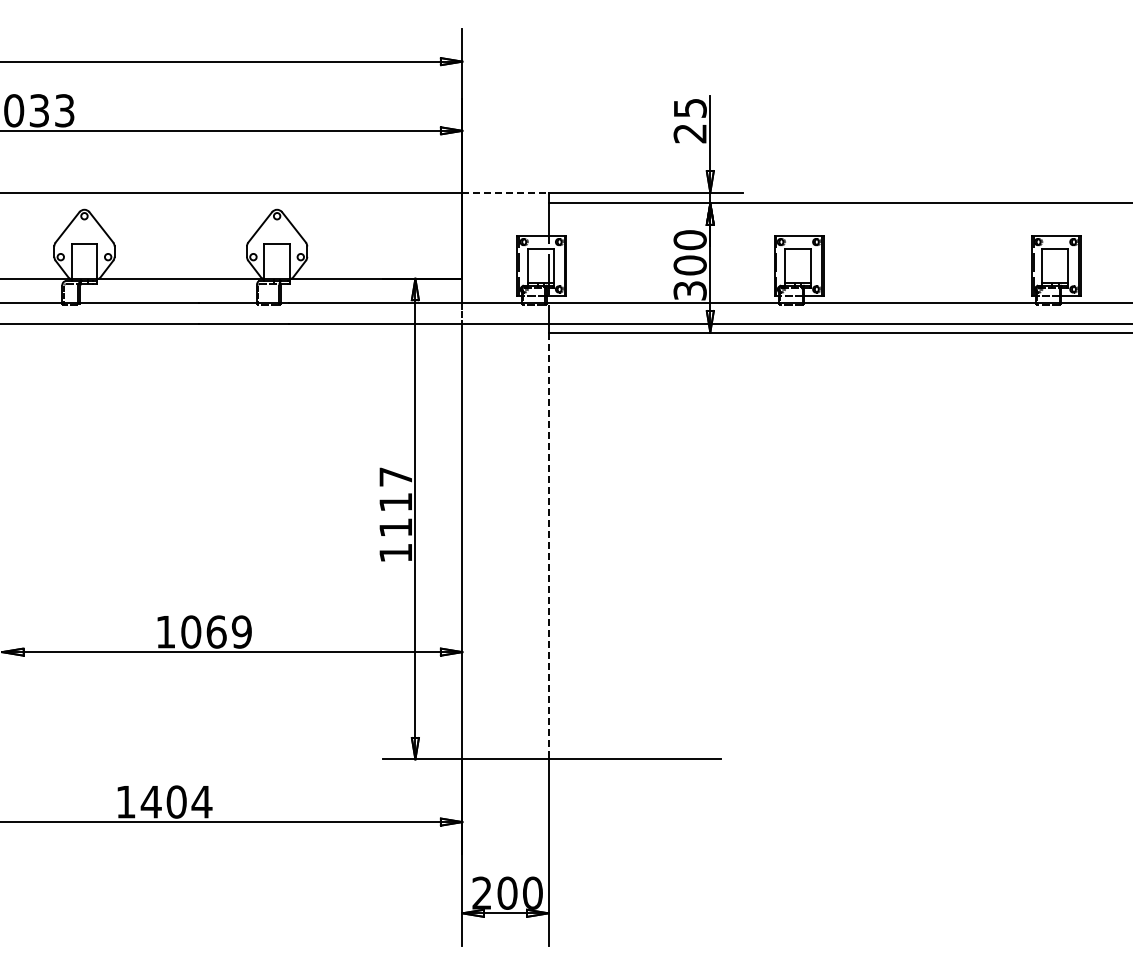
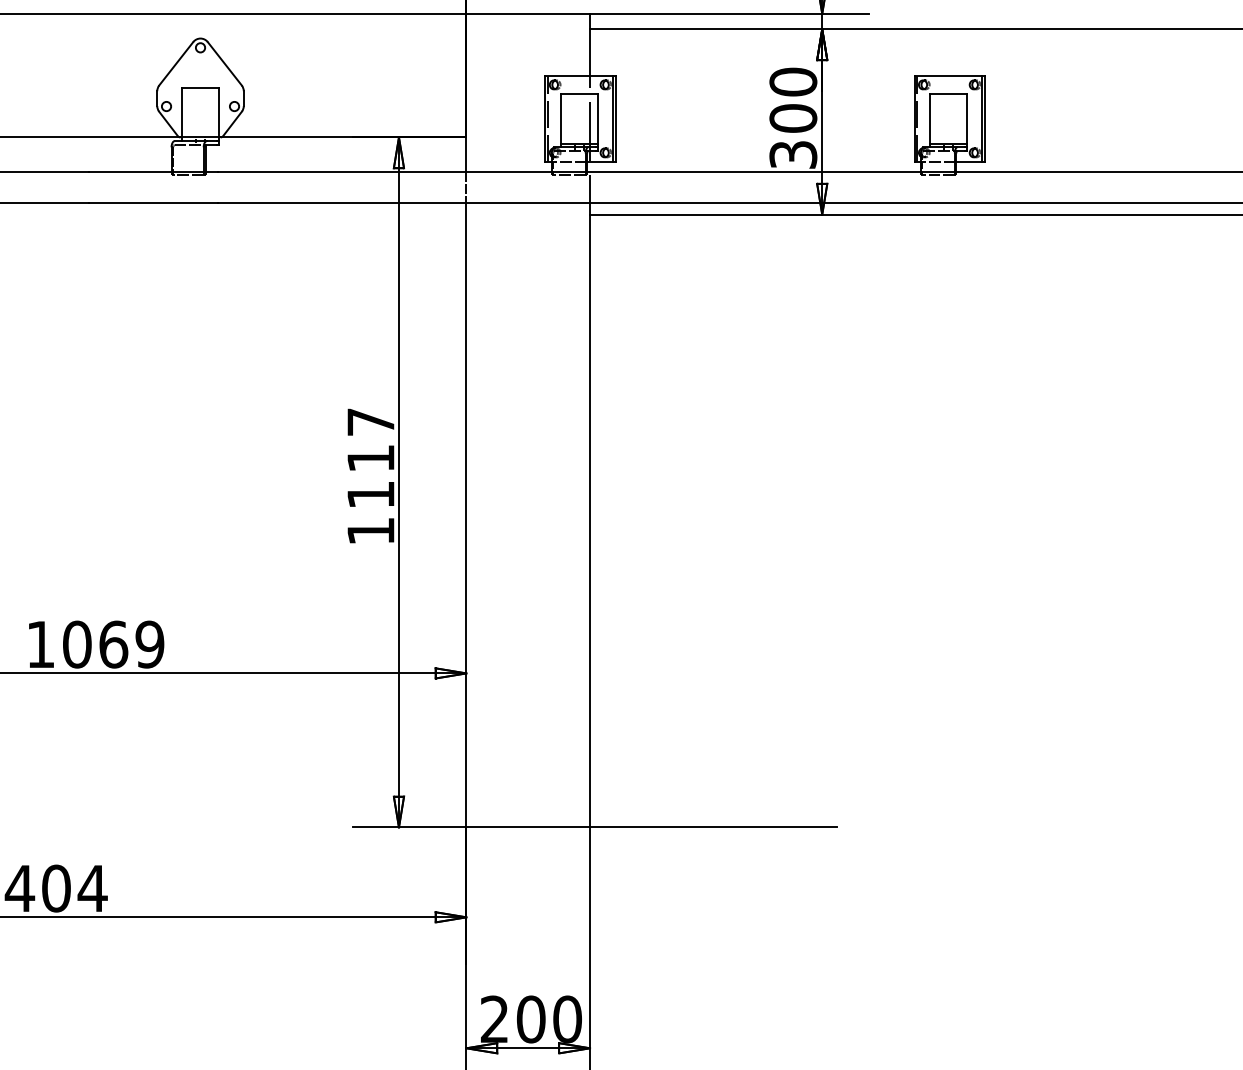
line: (505, 192) -> (528, 13), dashed -> solid
line: (548, 546) -> (589, 521), dashed -> solid

